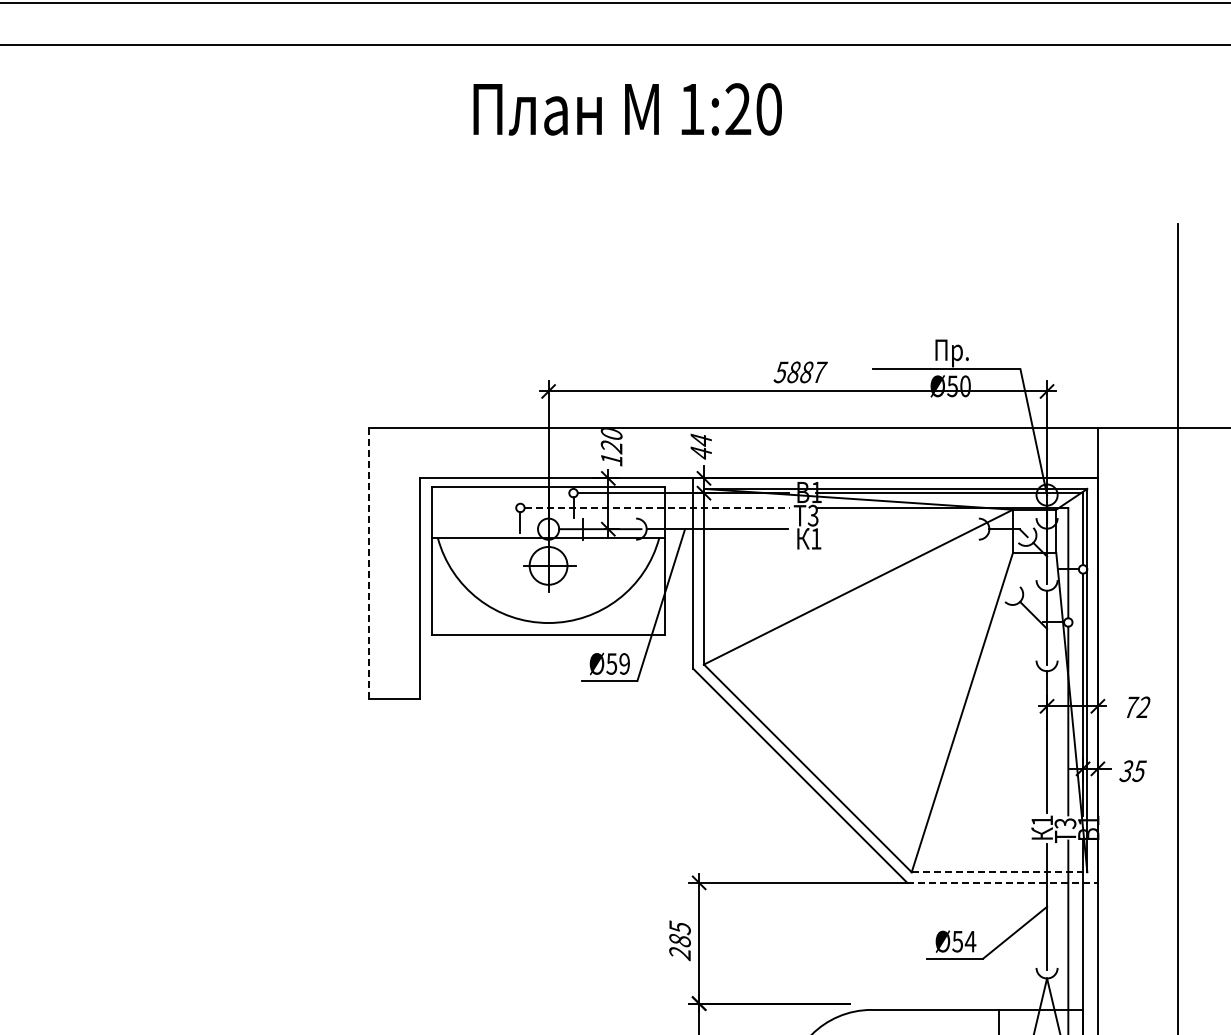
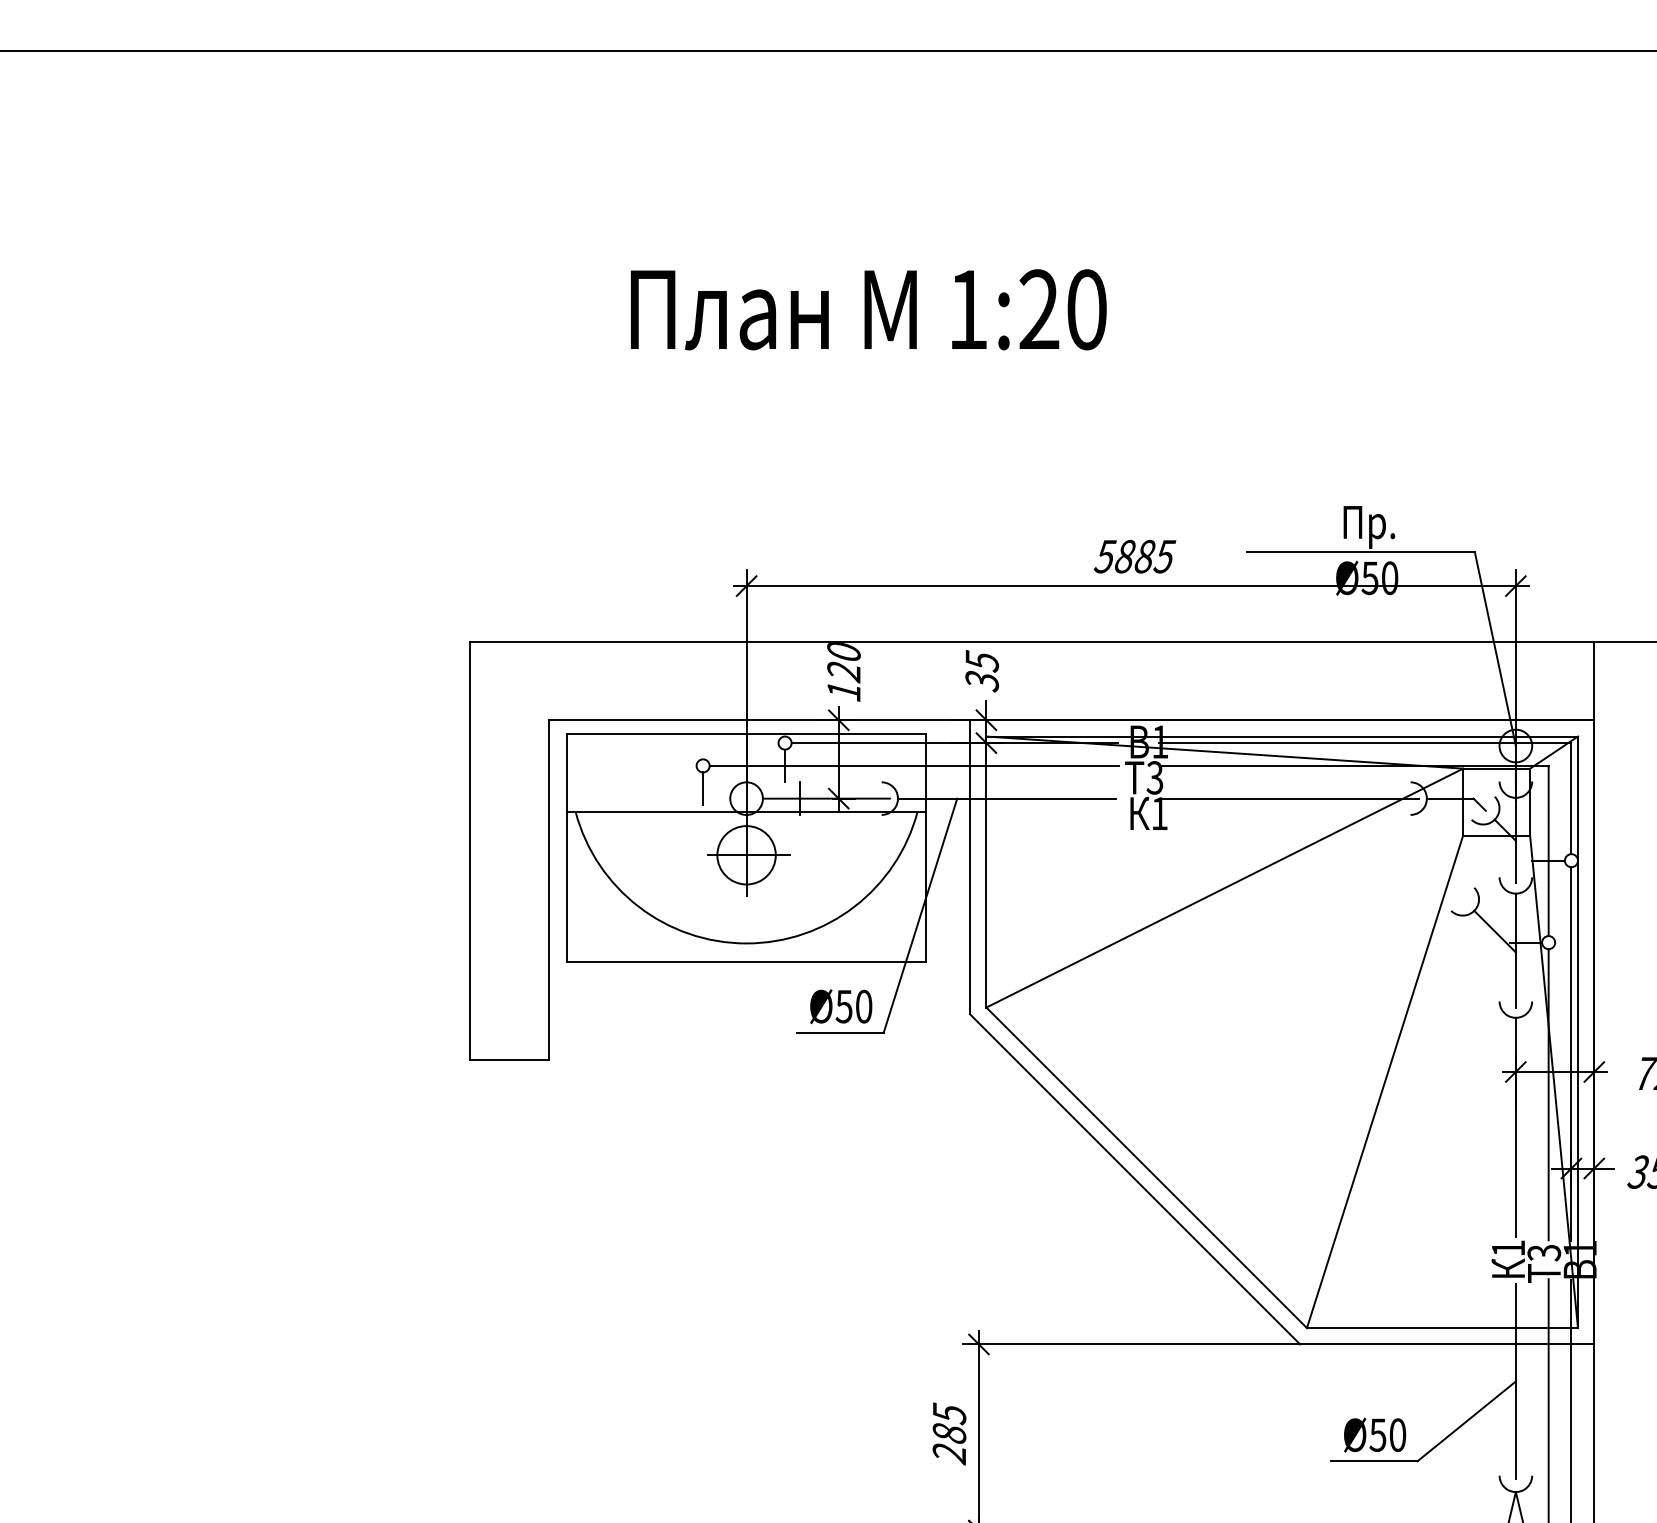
text: (627, 109) -> (868, 309), moved
text: (819, 372) -> (1164, 556), 5887 -> 5885
text: (701, 446) -> (982, 671), 44 -> 35
line: (657, 507) -> (914, 765), dashed -> solid
line: (901, 529) -> (1291, 799), added
line: (369, 563) -> (470, 851), dashed -> solid
text: (624, 663) -> (863, 1005), Ø59 -> Ø50
line: (999, 872) -> (1442, 1328), dashed -> solid
line: (1003, 882) -> (1448, 1343), dashed -> solid
text: (970, 941) -> (1397, 1434), Ø54 -> Ø50

